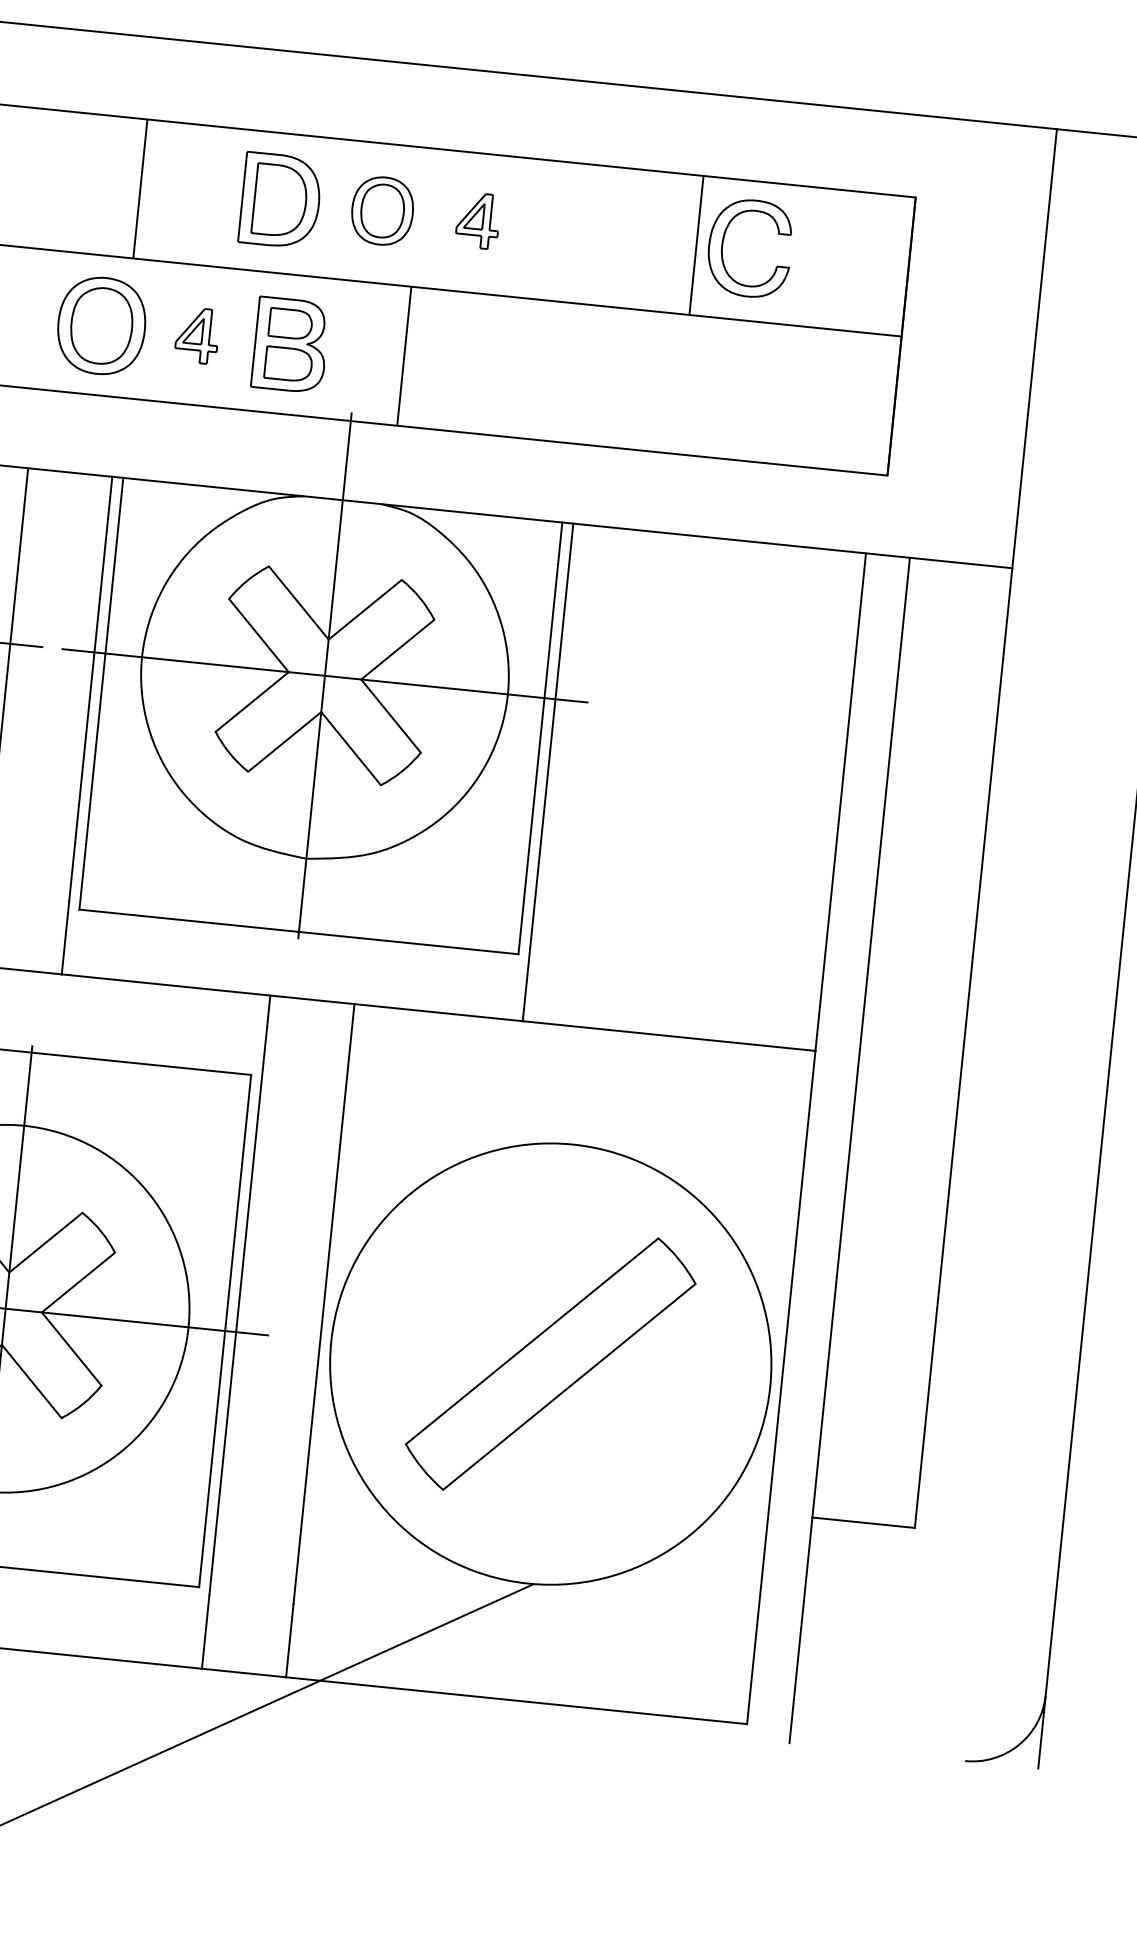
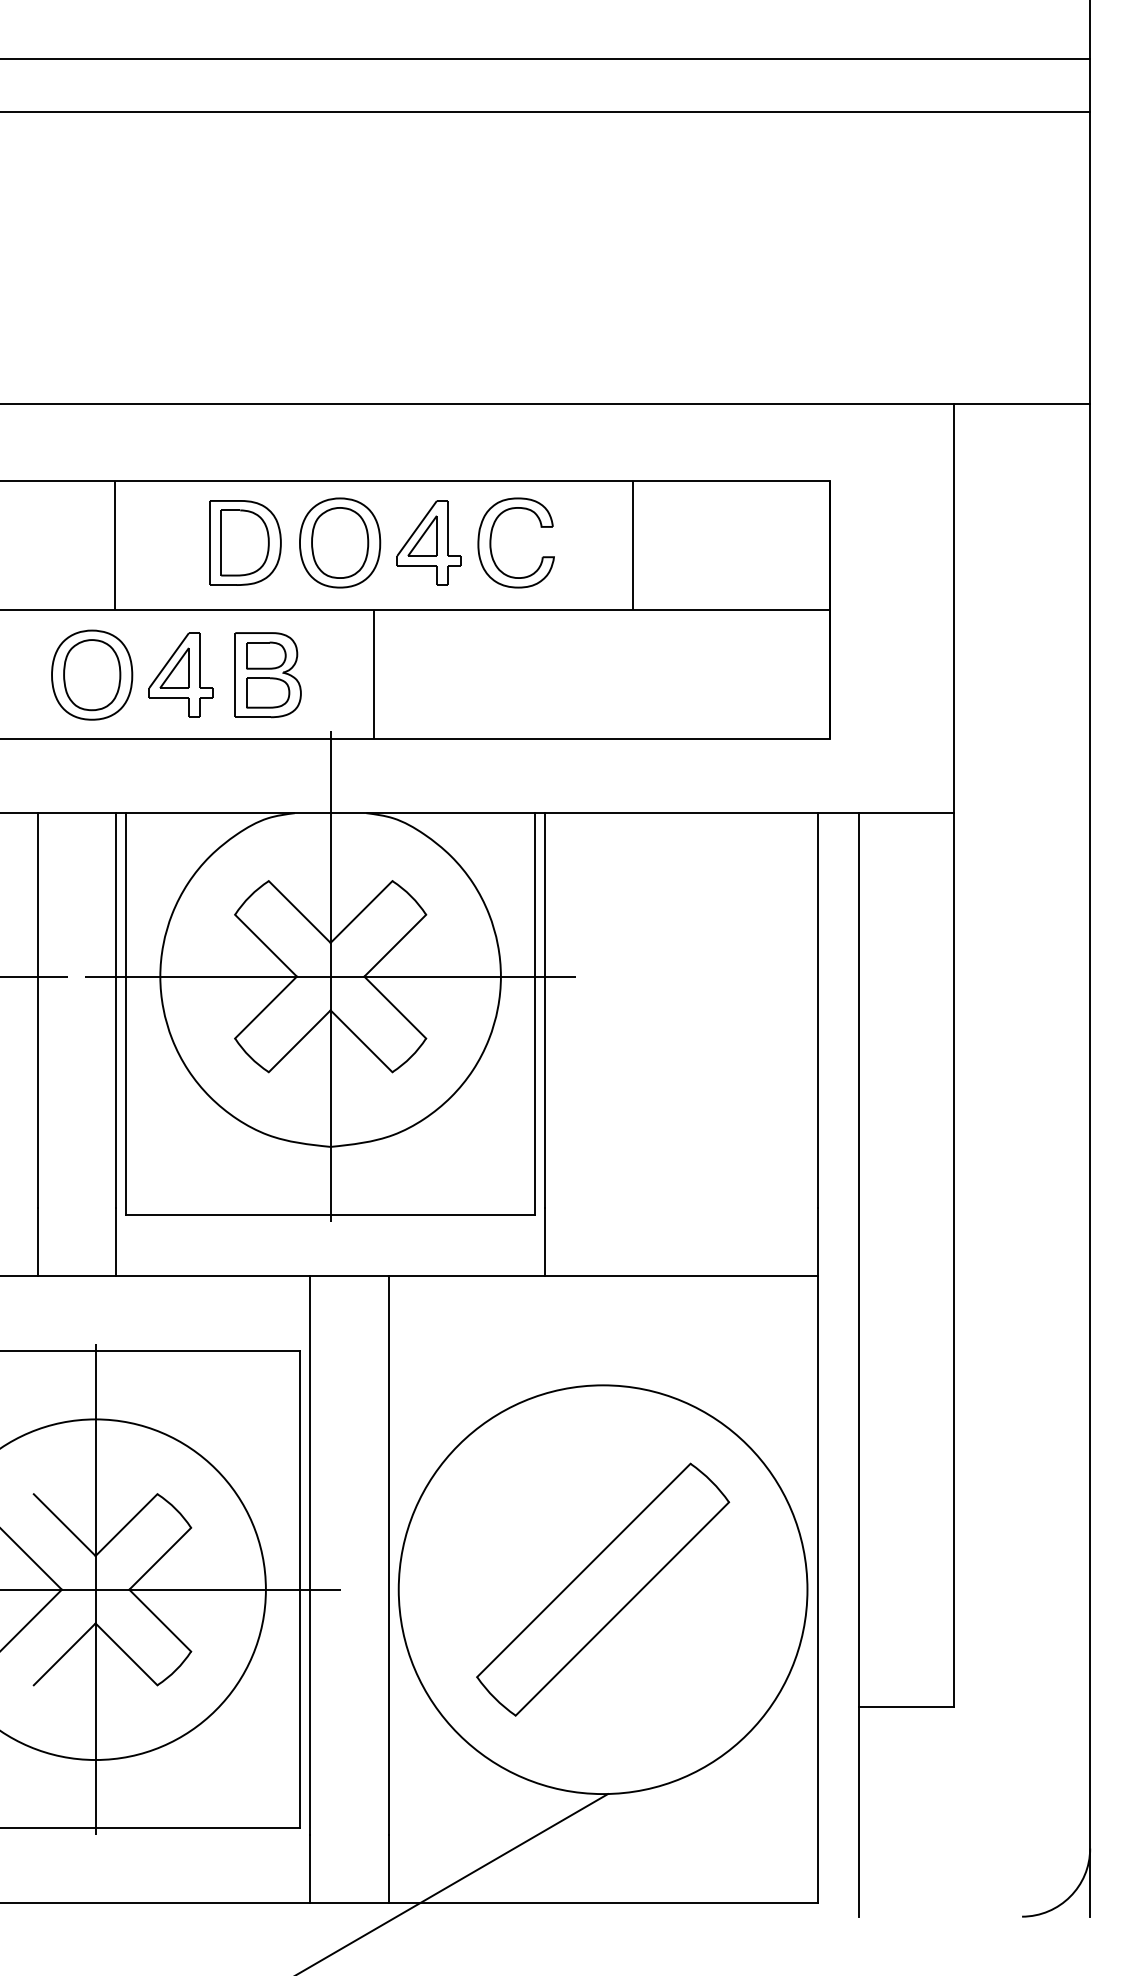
part: (382, 210) -> (340, 542), size x1.43
part: (477, 220) -> (428, 542), size x1.67
part: (723, 245) -> (491, 542), moved
part: (196, 334) -> (180, 674), size x1.67

